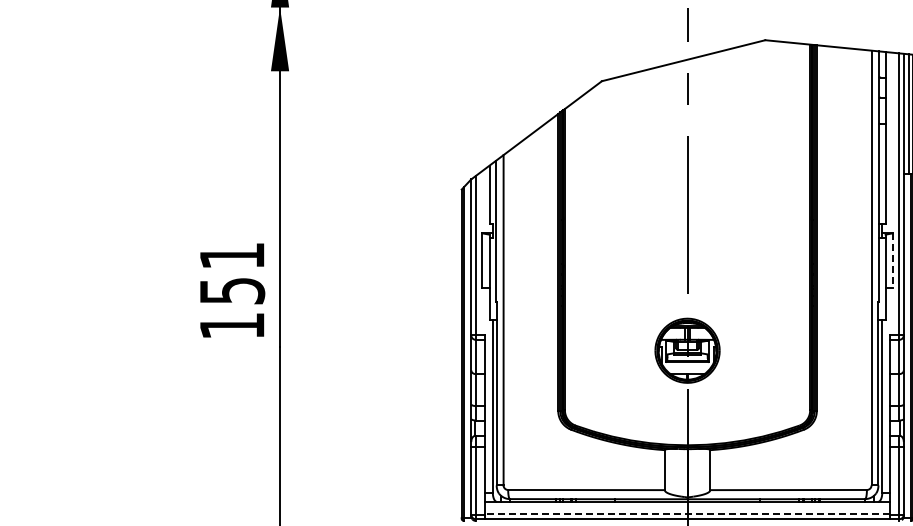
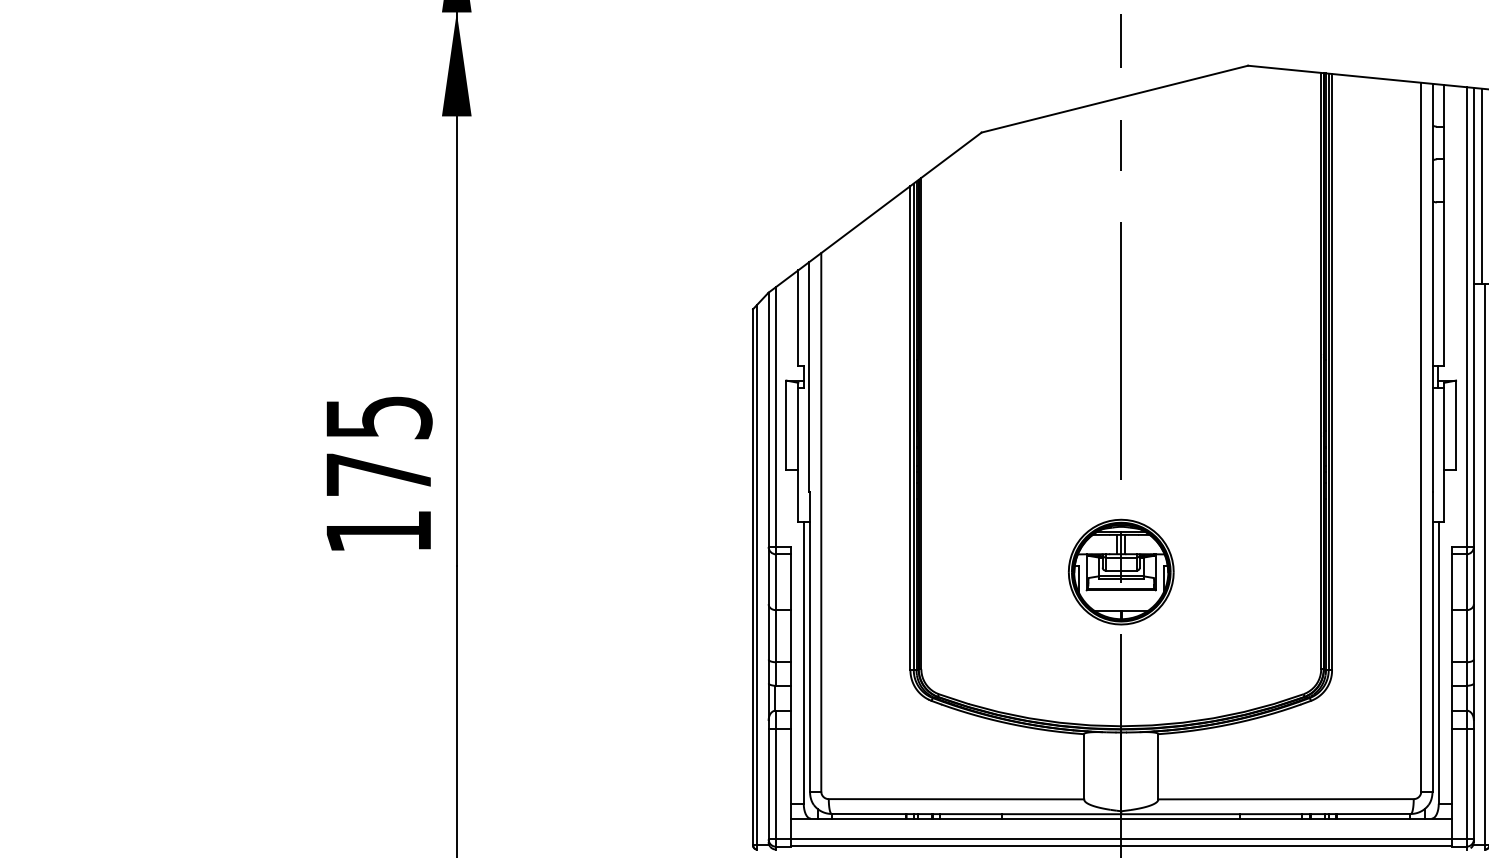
line: (892, 261) -> (1455, 426), dashed -> solid
text: (232, 273) -> (379, 446), 151 -> 175
line: (687, 514) -> (1121, 839), dashed -> solid

